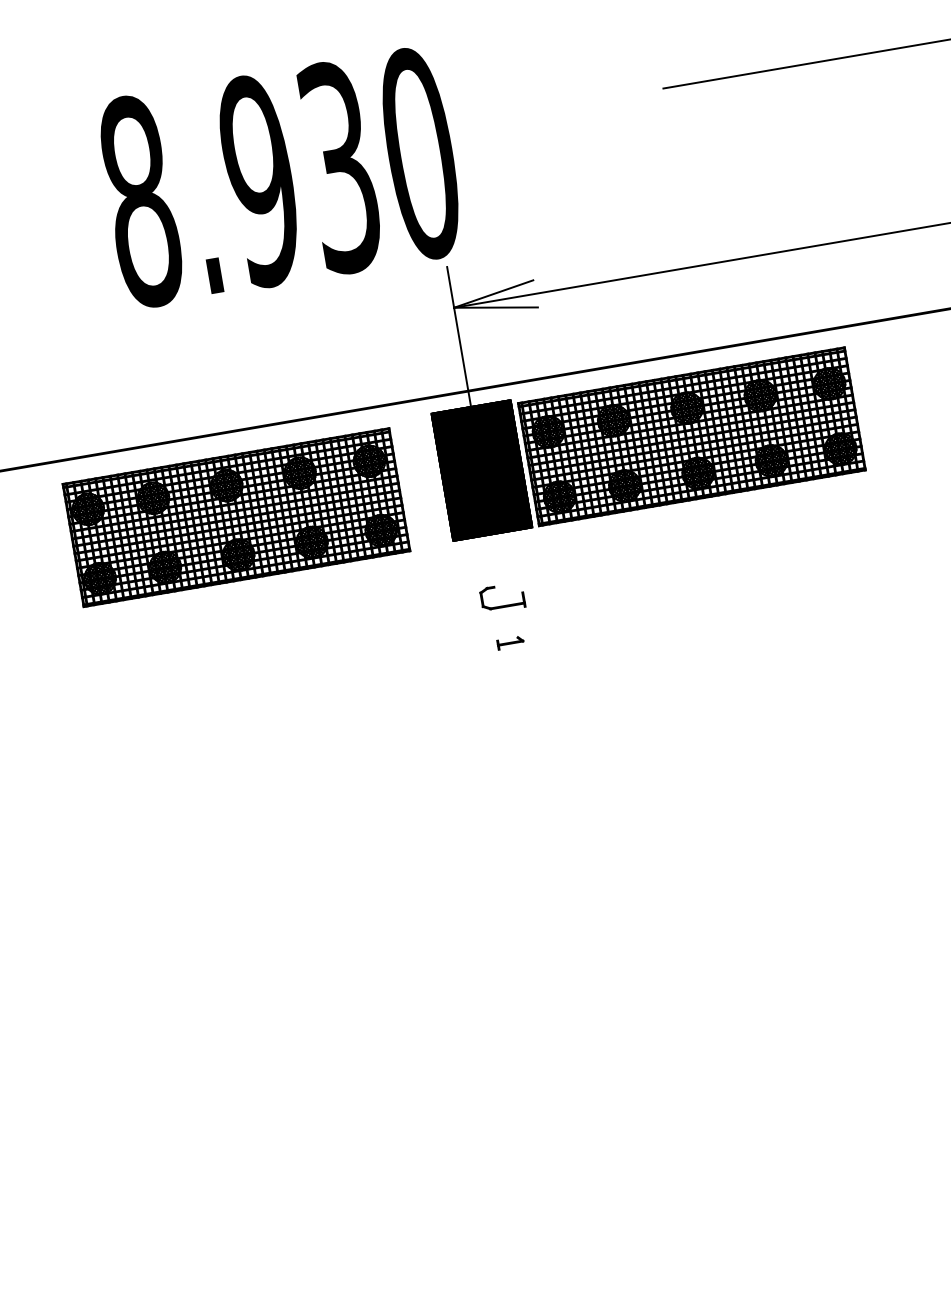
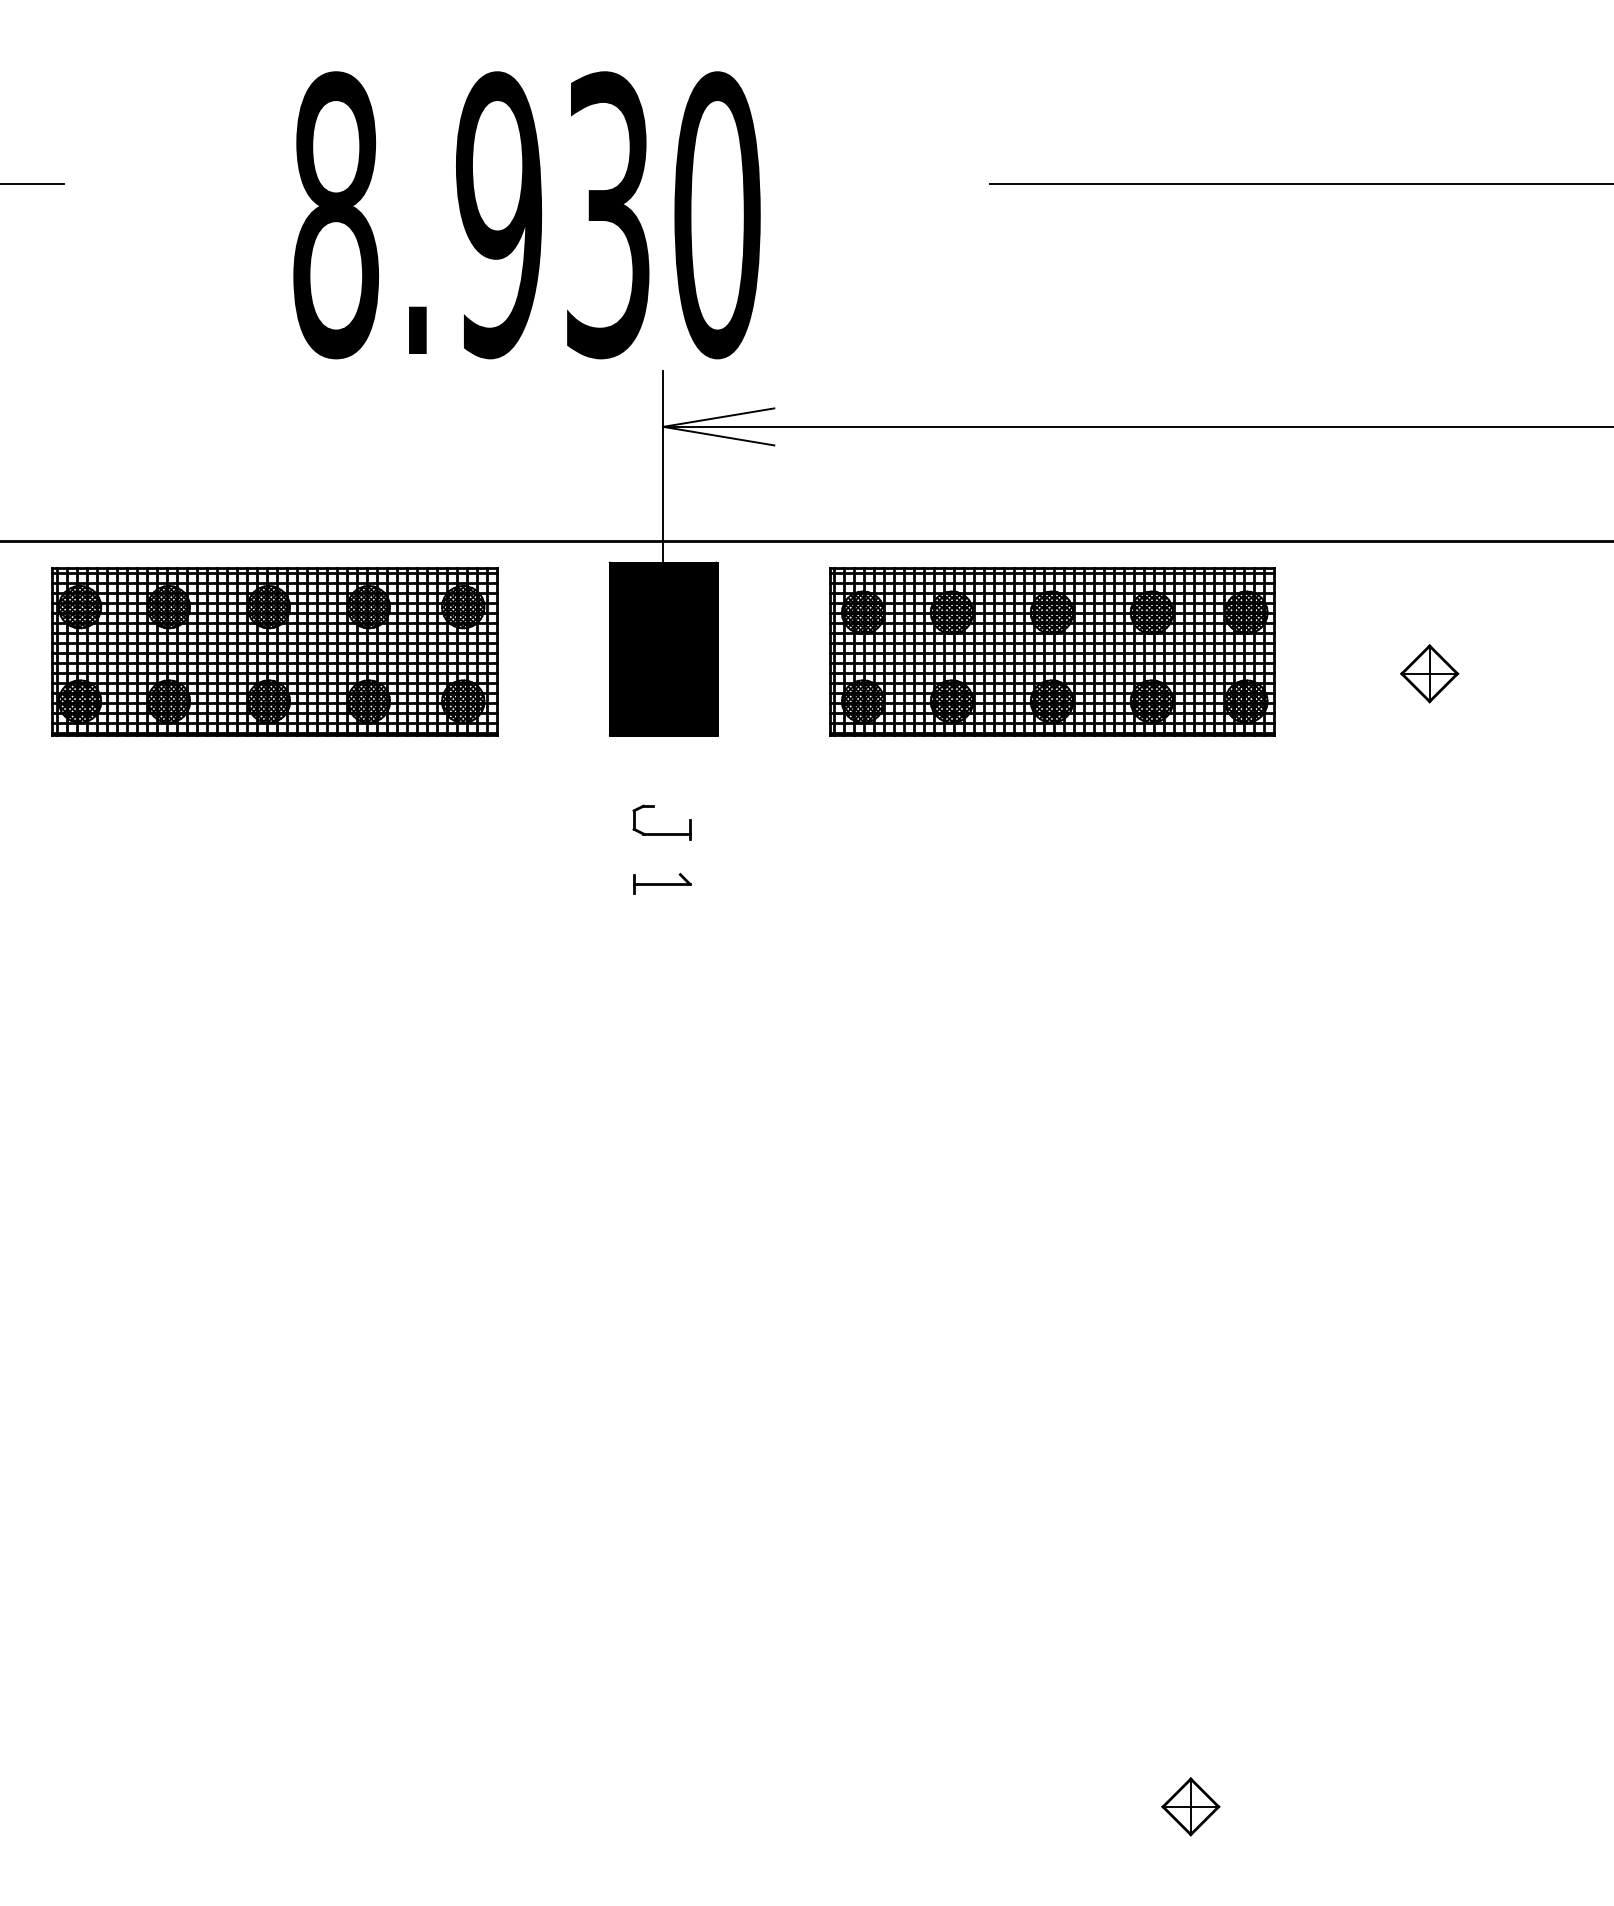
text: (280, 177) -> (526, 215), moved
part: (692, 436) -> (1052, 651), moved
part: (236, 517) -> (274, 651), moved
part: (510, 642) -> (662, 883), size x1.67

